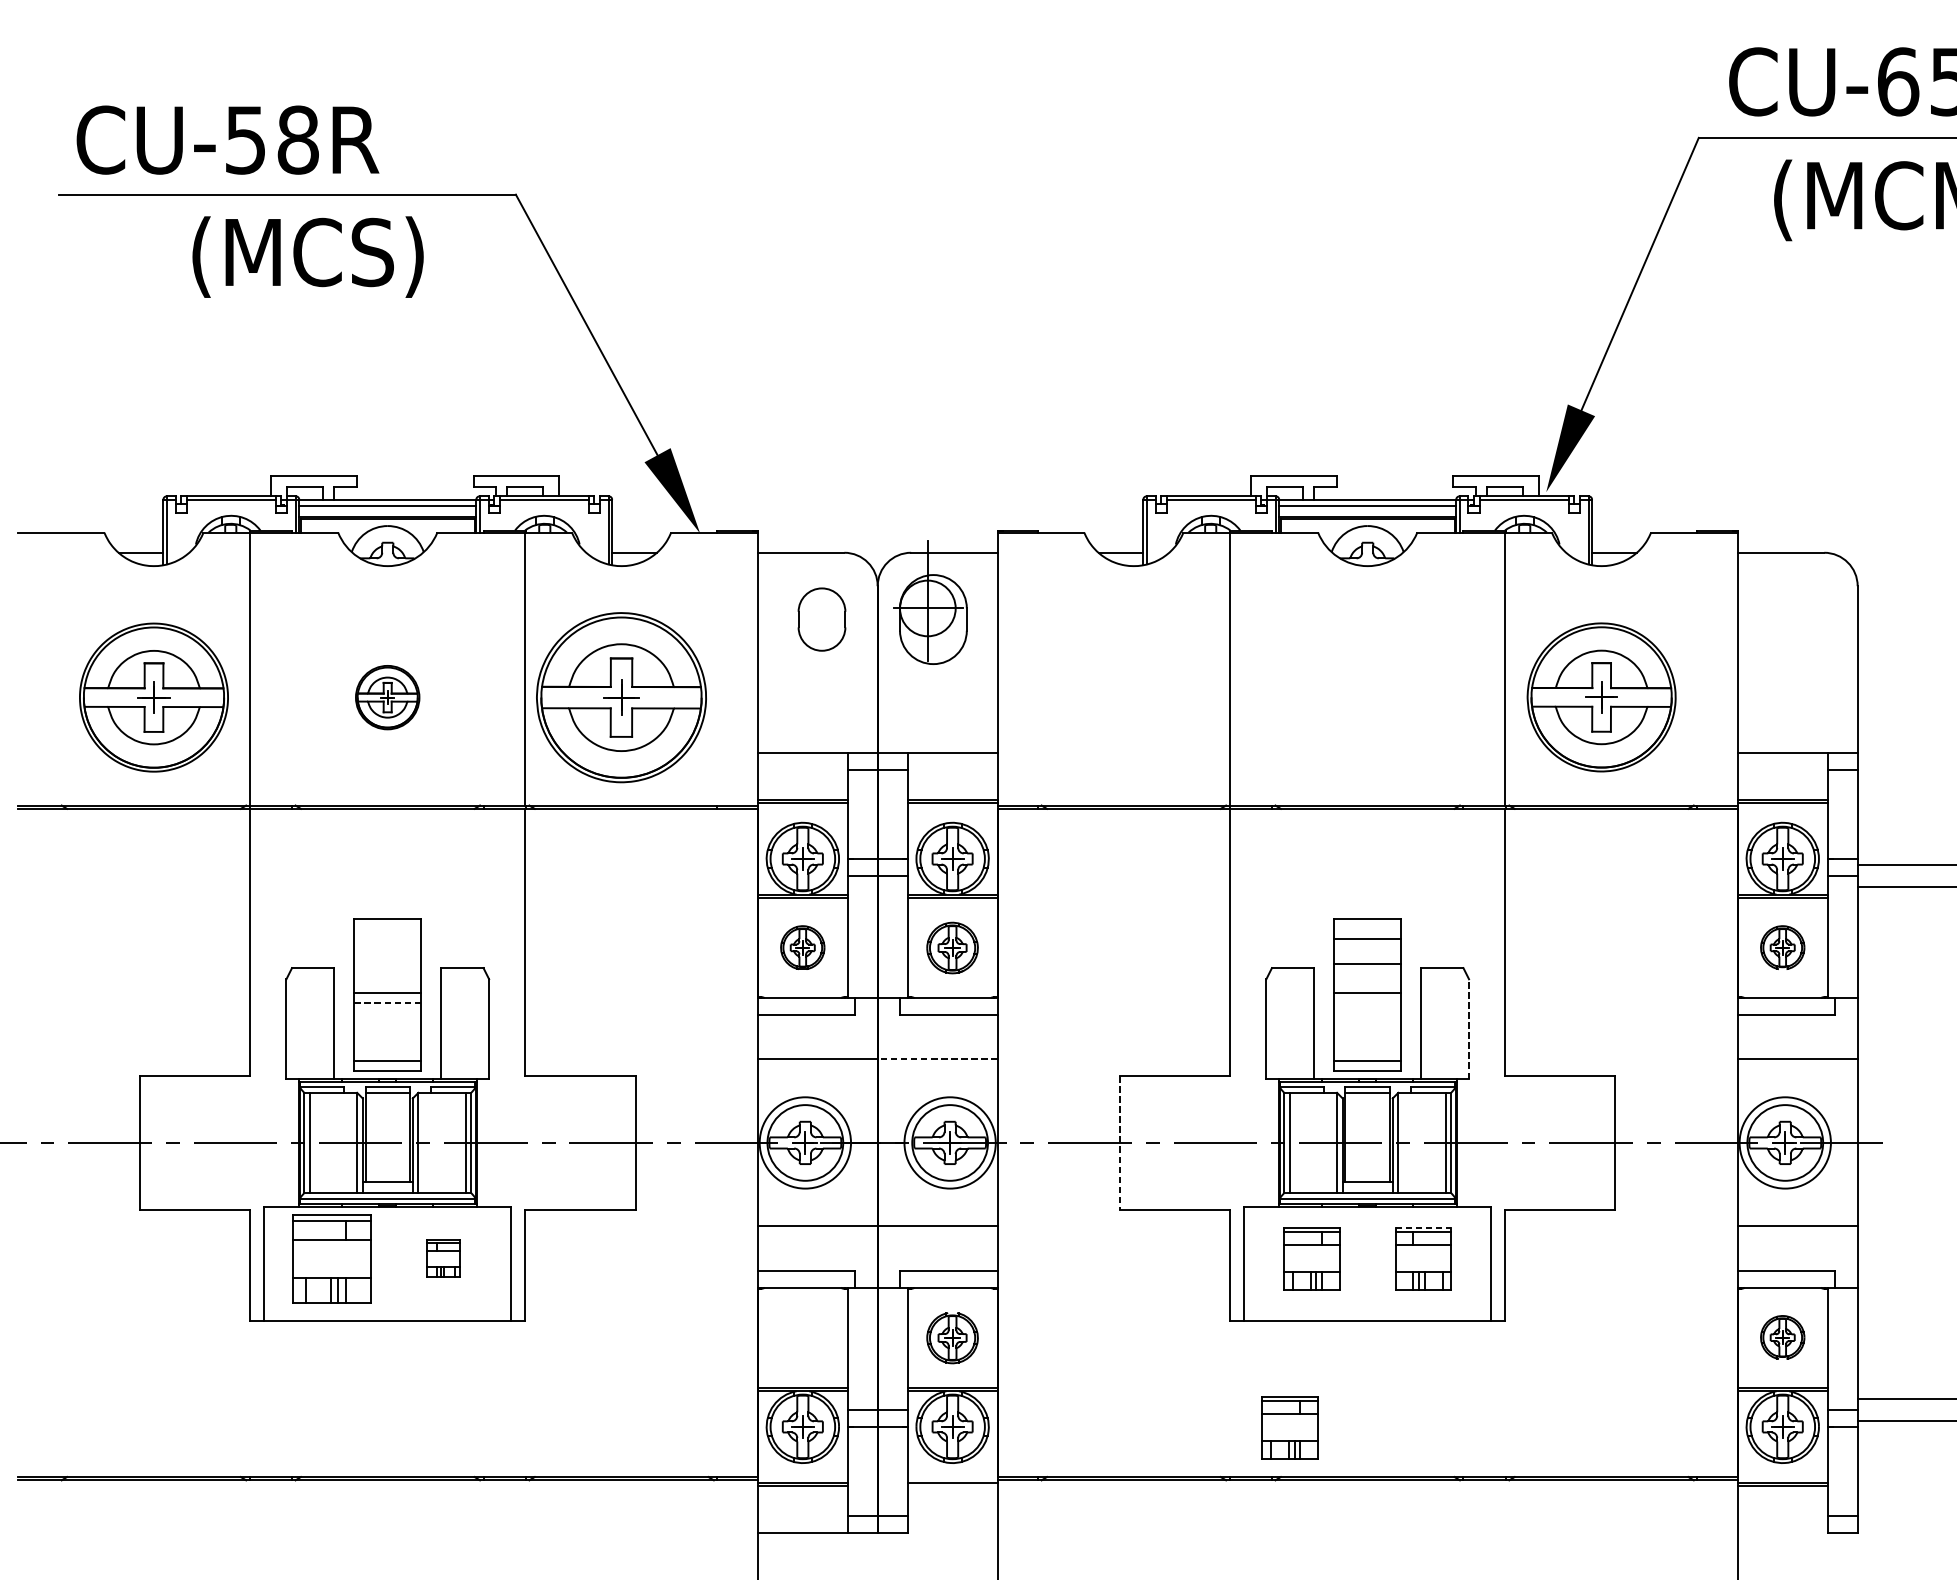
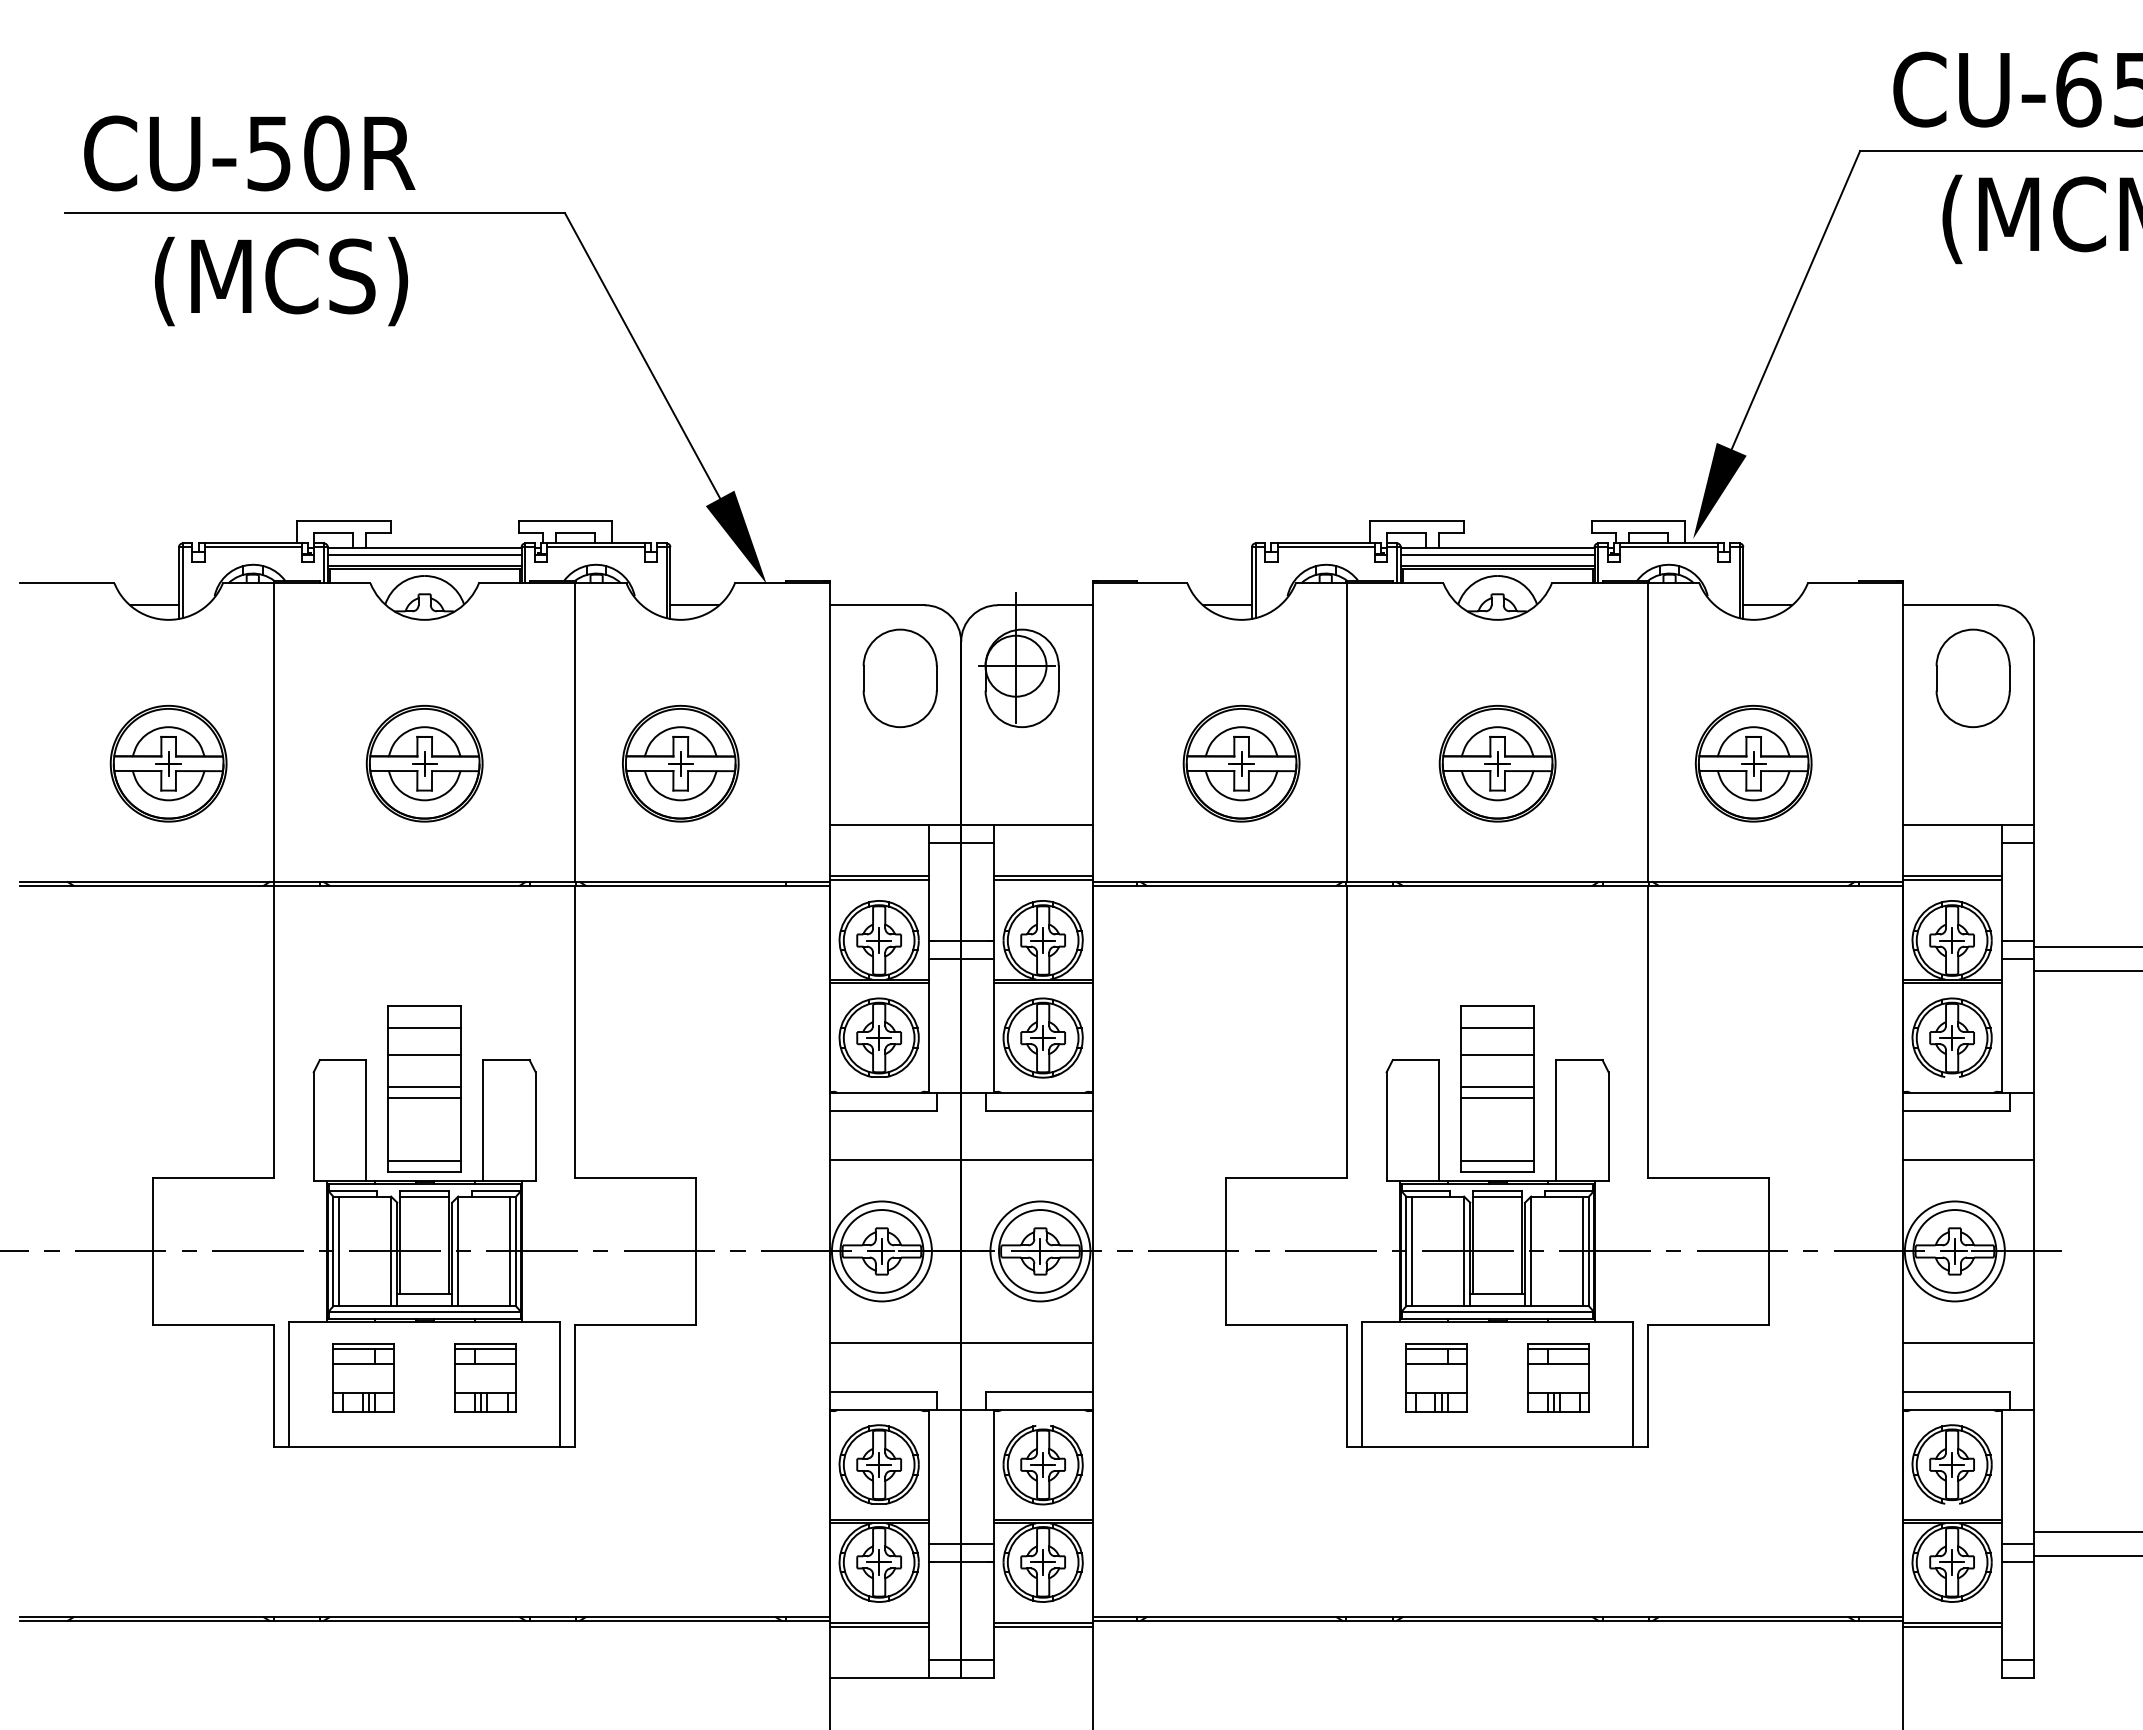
text: (298, 140) -> (326, 153), CU-58R -> CU-50R
text: (308, 257) -> (281, 281), moved
part: (821, 619) -> (899, 678), size x1.43
part: (1801, 619) -> (1972, 678), added
part: (153, 697) -> (168, 763), size x0.71
part: (387, 697) -> (424, 763), size x1.67
part: (621, 697) -> (680, 763), size x0.62
part: (1133, 697) -> (1241, 763), added
part: (1367, 697) -> (1497, 763), added
part: (1601, 697) -> (1753, 763), size x0.71
line: (387, 939) -> (424, 1028), added
part: (802, 947) -> (878, 1037), size x1.67
part: (952, 947) -> (1042, 1037), size x1.43
part: (1782, 947) -> (1951, 1037), size x1.67
line: (387, 963) -> (424, 1055), added
line: (387, 1002) -> (424, 1097), dashed -> solid
line: (1367, 1002) -> (1497, 1097), added
line: (1468, 1028) -> (1608, 1126), dashed -> solid
line: (937, 1059) -> (1026, 1160), dashed -> solid
line: (1120, 1142) -> (1226, 1251), dashed -> solid
line: (1424, 1227) -> (1559, 1344), dashed -> solid
part: (331, 1258) -> (363, 1377), size x0.71
part: (443, 1258) -> (485, 1377), size x1.67
part: (802, 1337) -> (878, 1464), added
part: (1782, 1337) -> (1951, 1464), size x1.67
part: (952, 1338) -> (1042, 1465), size x1.43
part: (1289, 1427) -> (1412, 1562), removed
line: (952, 1485) -> (1042, 1626), added

